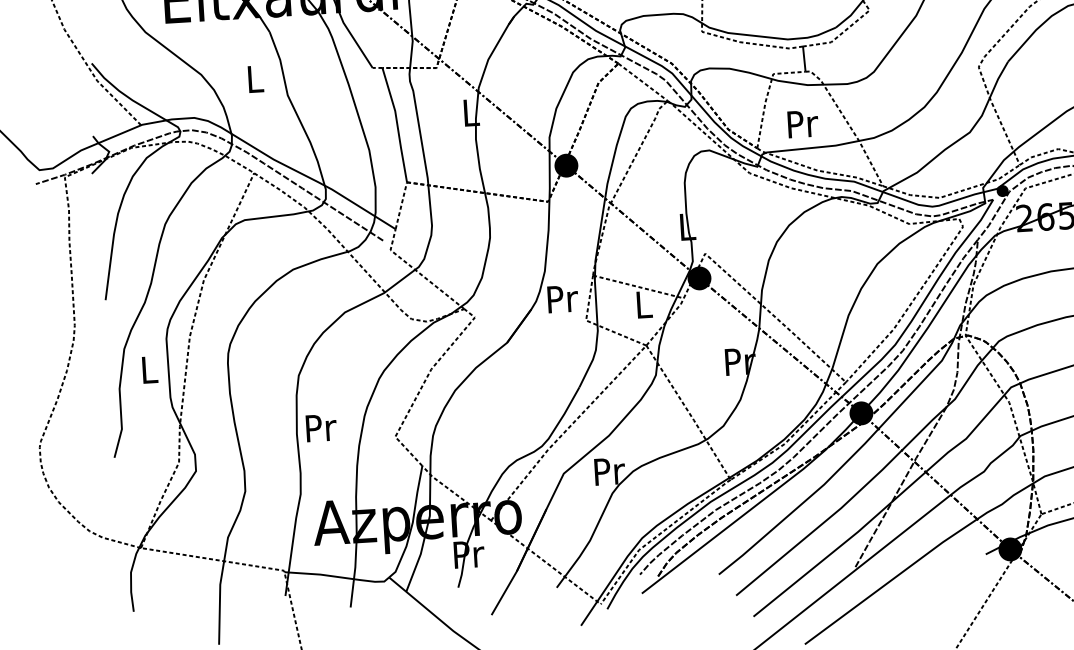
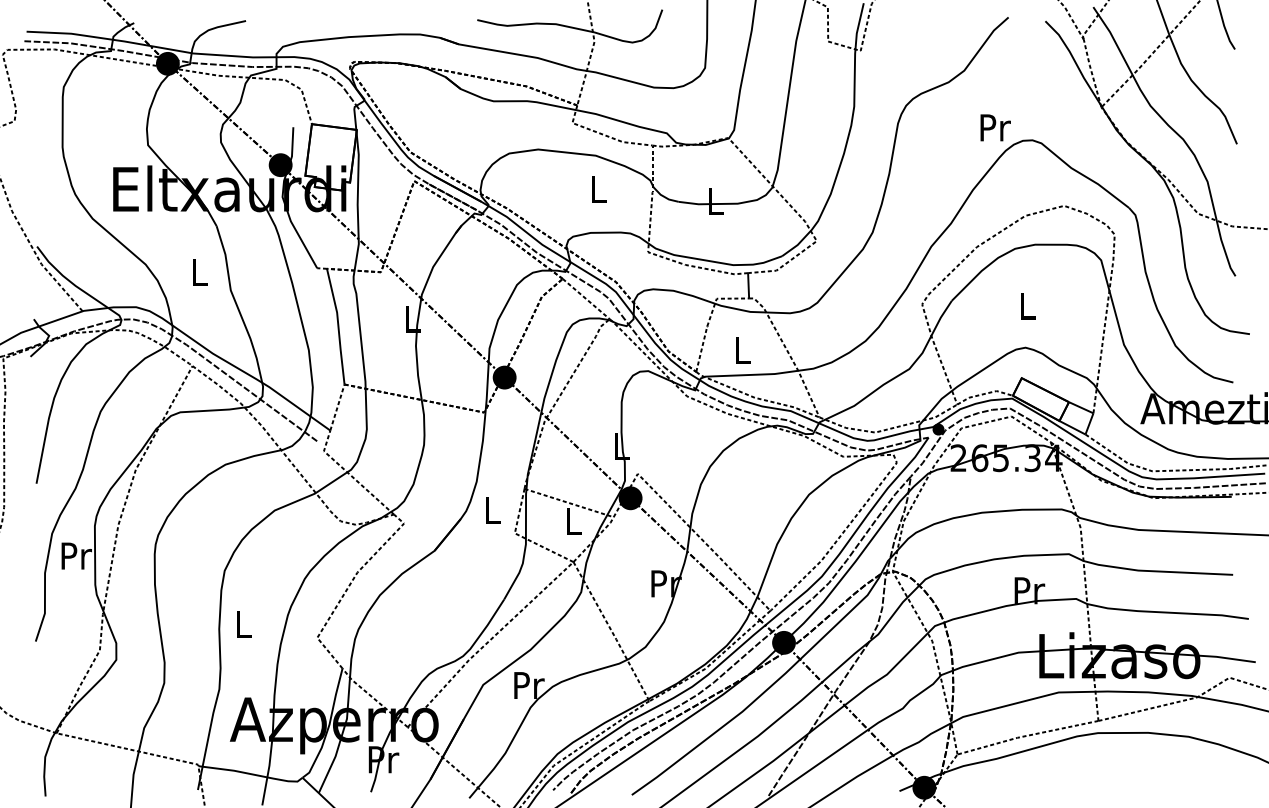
text: (803, 124) -> (743, 350), Pr -> L
text: (563, 299) -> (493, 510), Pr -> L
text: (149, 369) -> (76, 555), L -> Pr
text: (321, 427) -> (244, 624), Pr -> L

